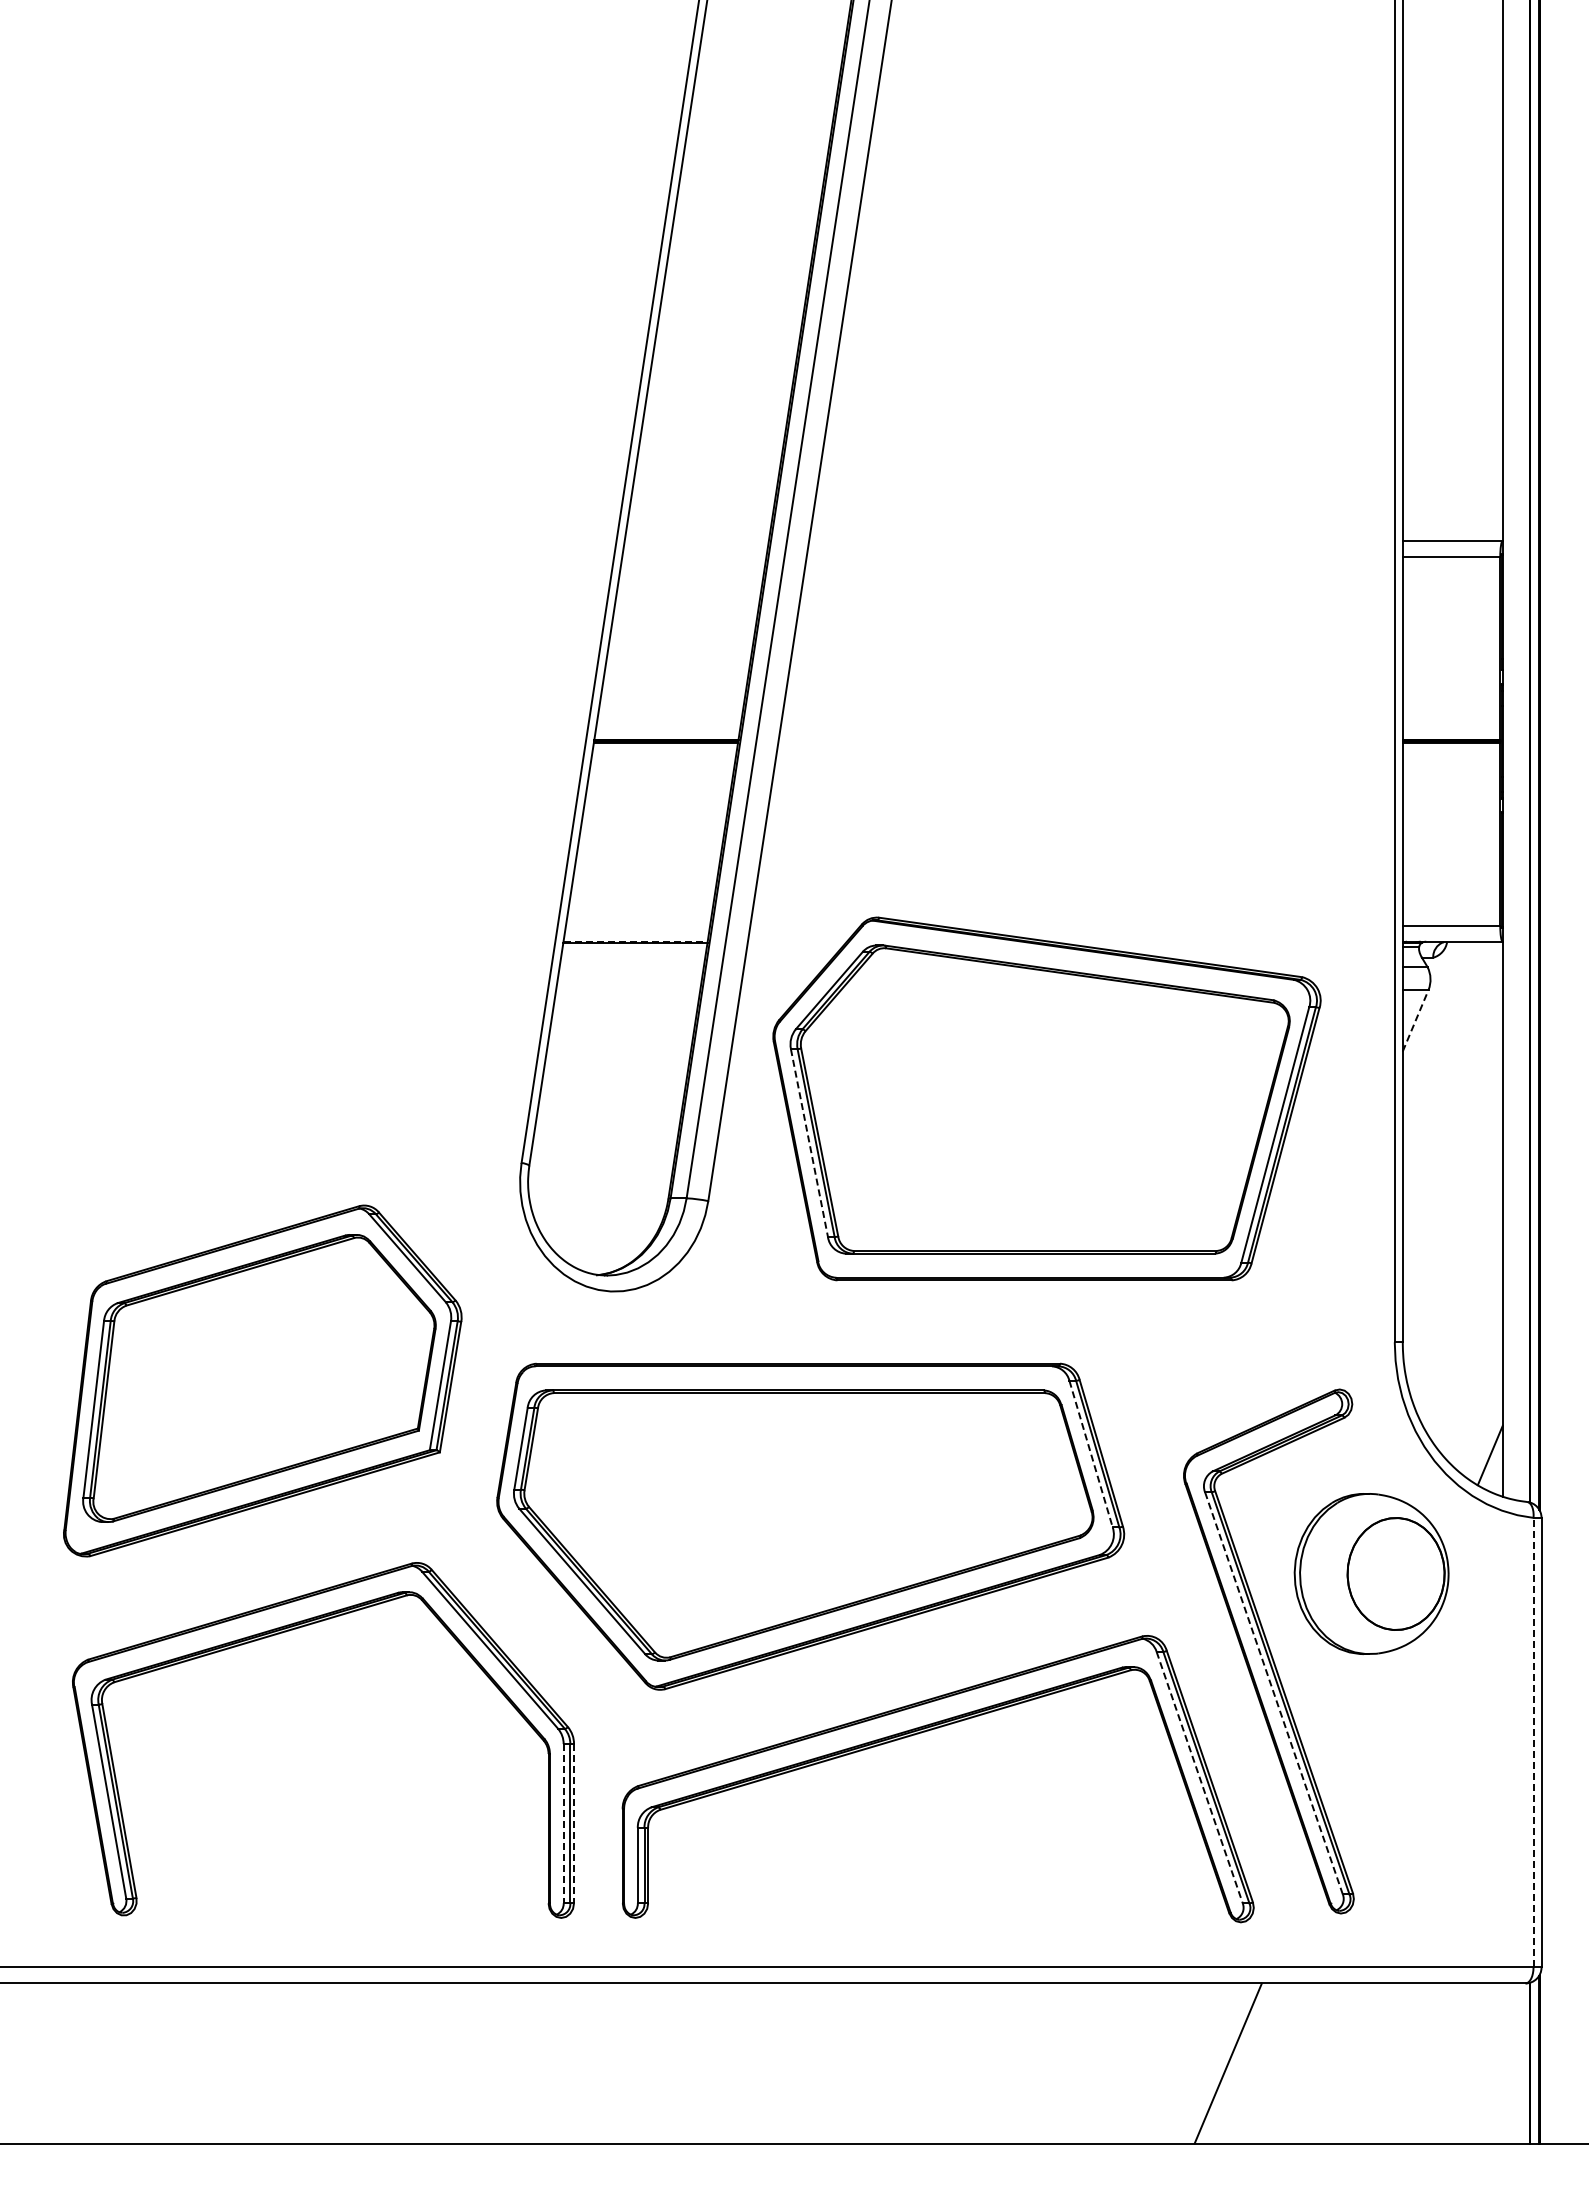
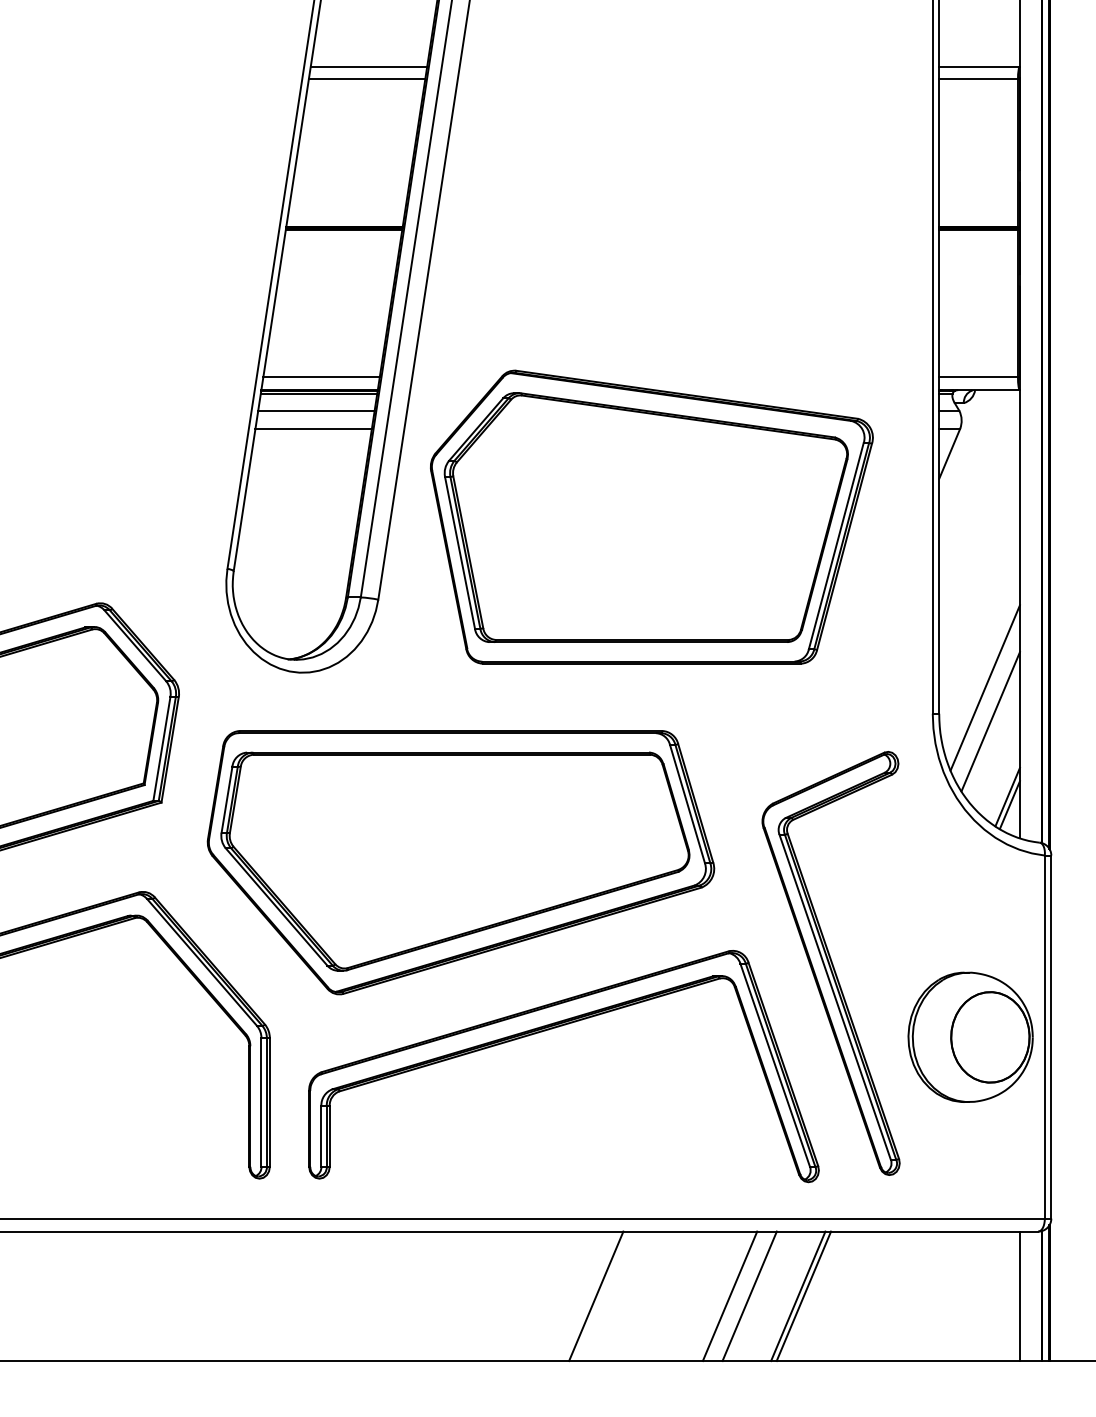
line: (696, 541) -> (368, 66), added
line: (694, 557) -> (367, 79), added
line: (638, 925) -> (321, 377), added
line: (636, 941) -> (320, 389), dashed -> solid
line: (634, 946) -> (318, 394), added
line: (631, 967) -> (316, 410), added
line: (628, 989) -> (313, 428), added
line: (1415, 1020) -> (949, 453), dashed -> solid
line: (809, 1143) -> (460, 553), dashed -> solid
line: (1459, 1310) -> (985, 688), added
line: (1466, 1352) -> (990, 721), added
line: (1487, 1445) -> (1007, 797), added
line: (1091, 1454) -> (687, 804), dashed -> solid
part: (1371, 1573) -> (970, 1036), moved
line: (1273, 1693) -> (834, 997), dashed -> solid
line: (1533, 1742) -> (1044, 1036), dashed -> solid
line: (1199, 1777) -> (775, 1065), dashed -> solid
line: (563, 1823) -> (261, 1102), dashed -> solid
line: (574, 1823) -> (270, 1102), dashed -> solid
line: (977, 2063) -> (595, 1296), added
line: (1143, 2063) -> (729, 1296), added
line: (1167, 2063) -> (749, 1296), added
line: (1234, 2063) -> (803, 1296), added
line: (1502, 2063) -> (1019, 1296), added

